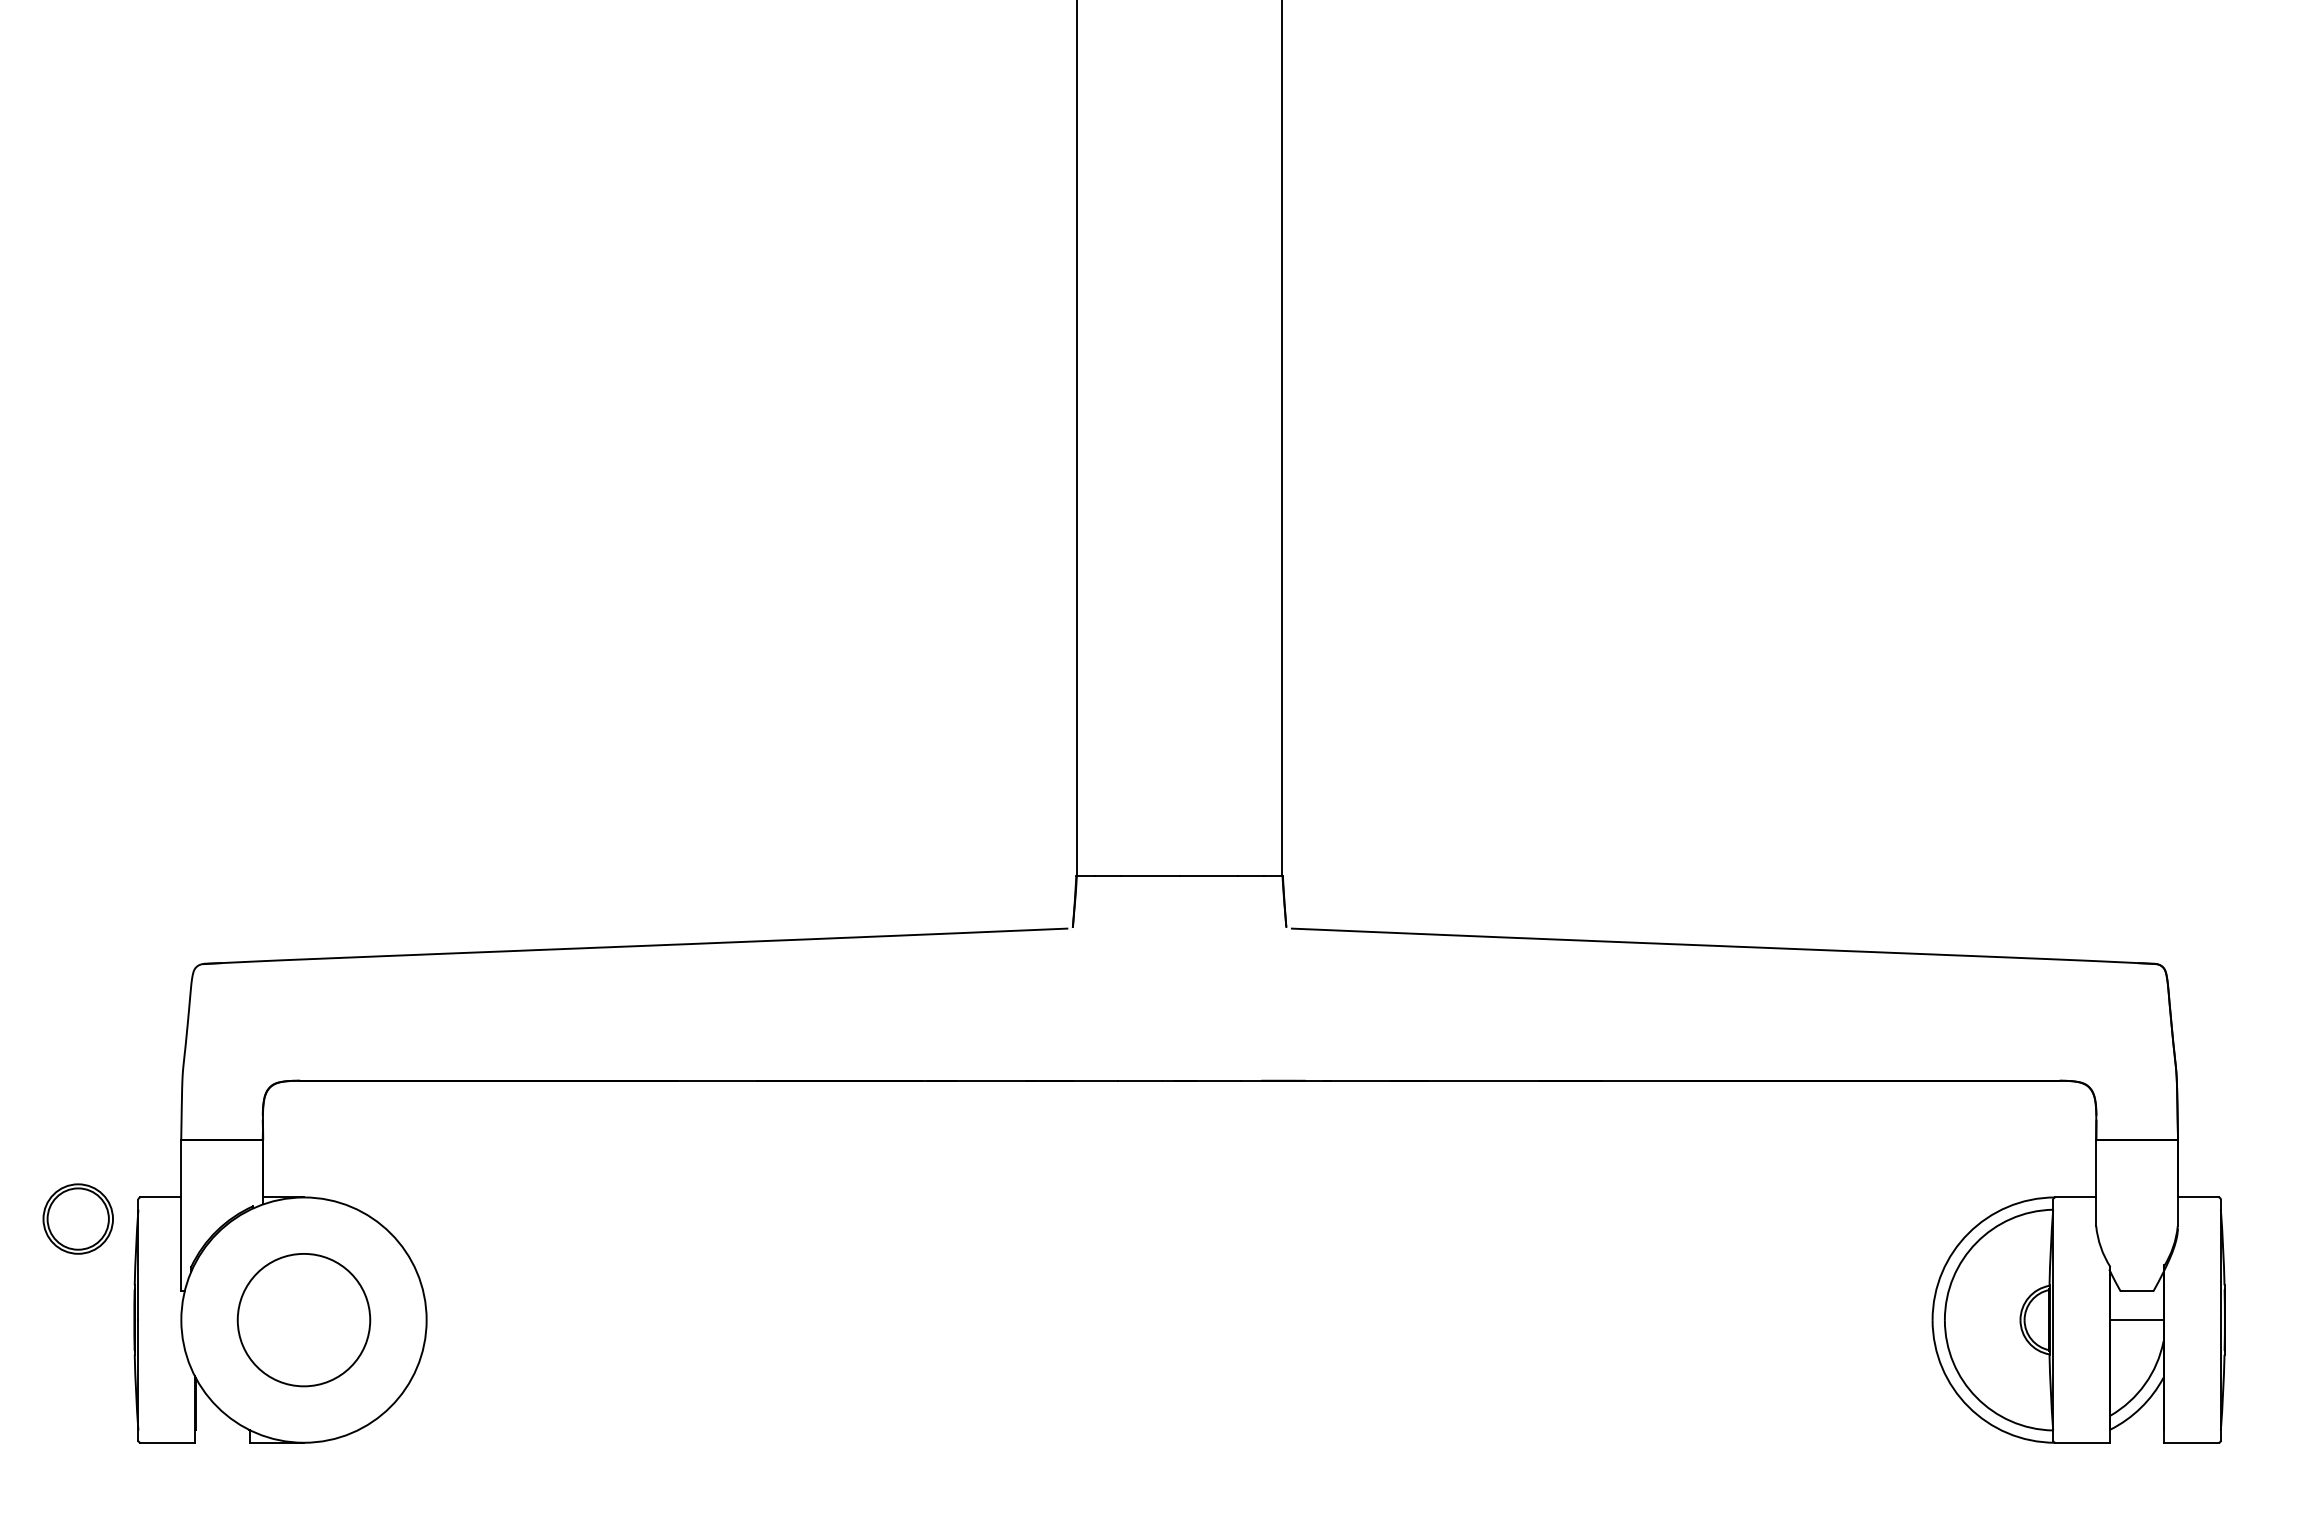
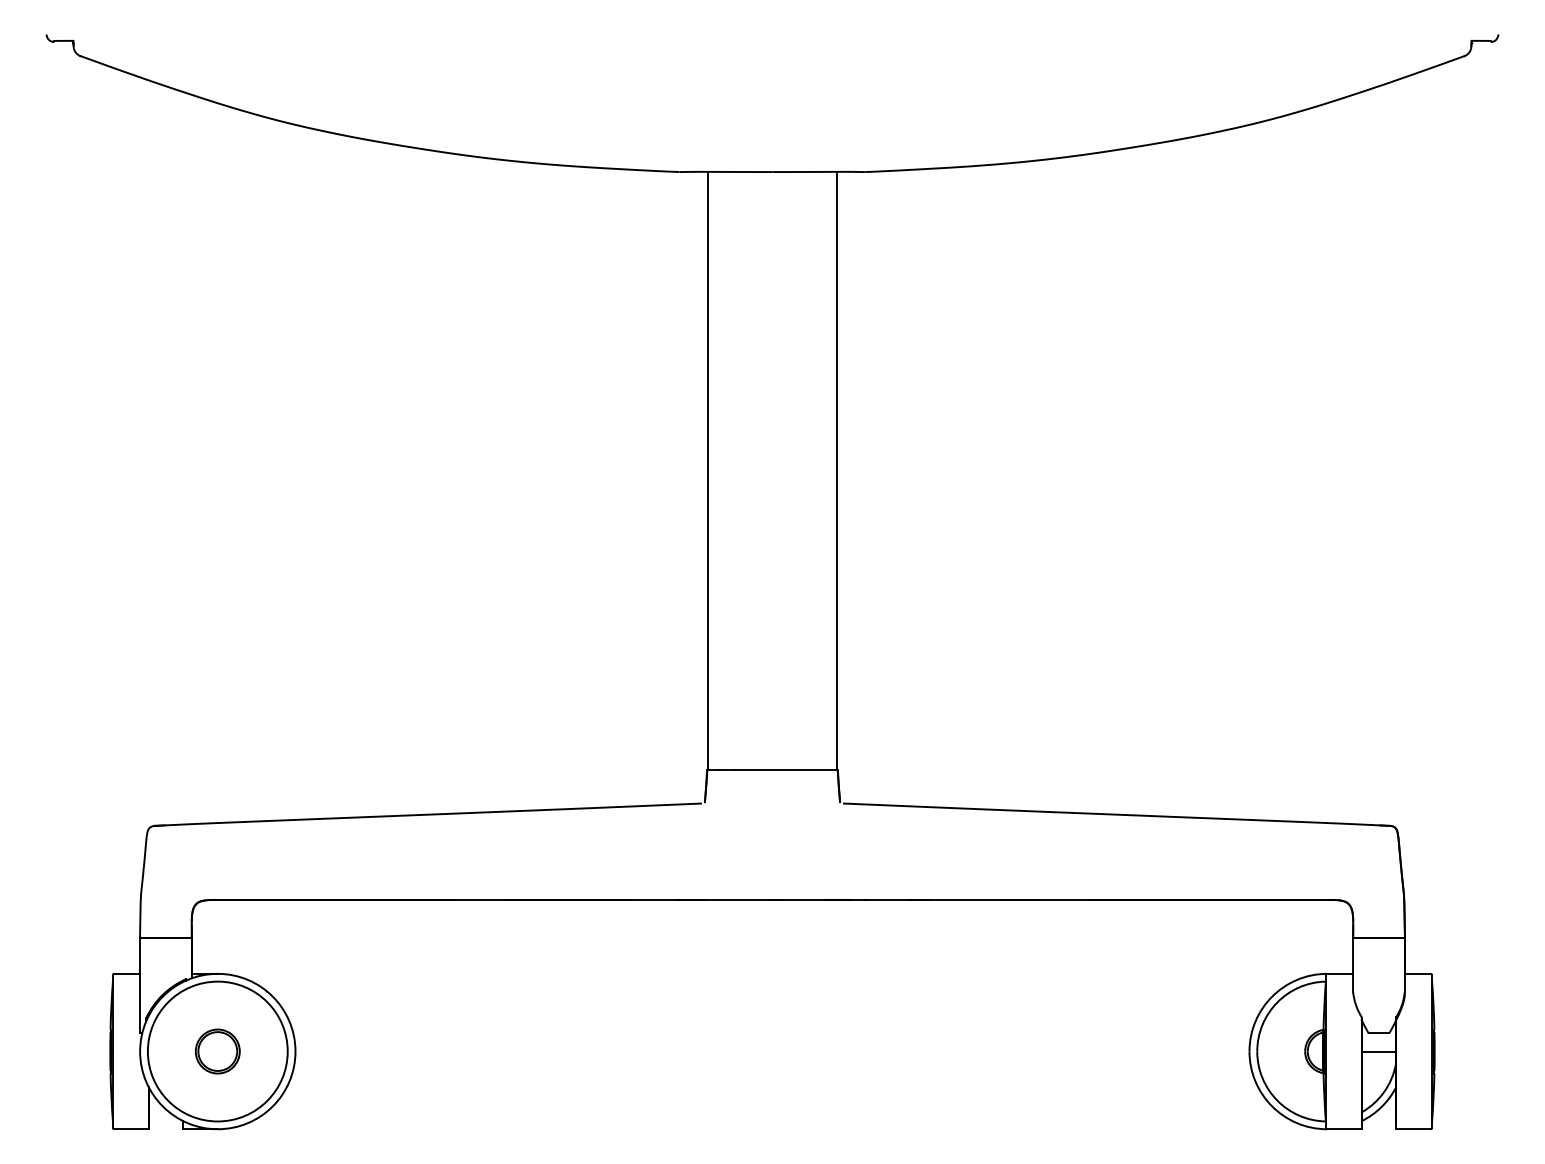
part: (77, 1219) -> (217, 1051), moved
circle: (303, 1320) -> (217, 1051), size x1.67

